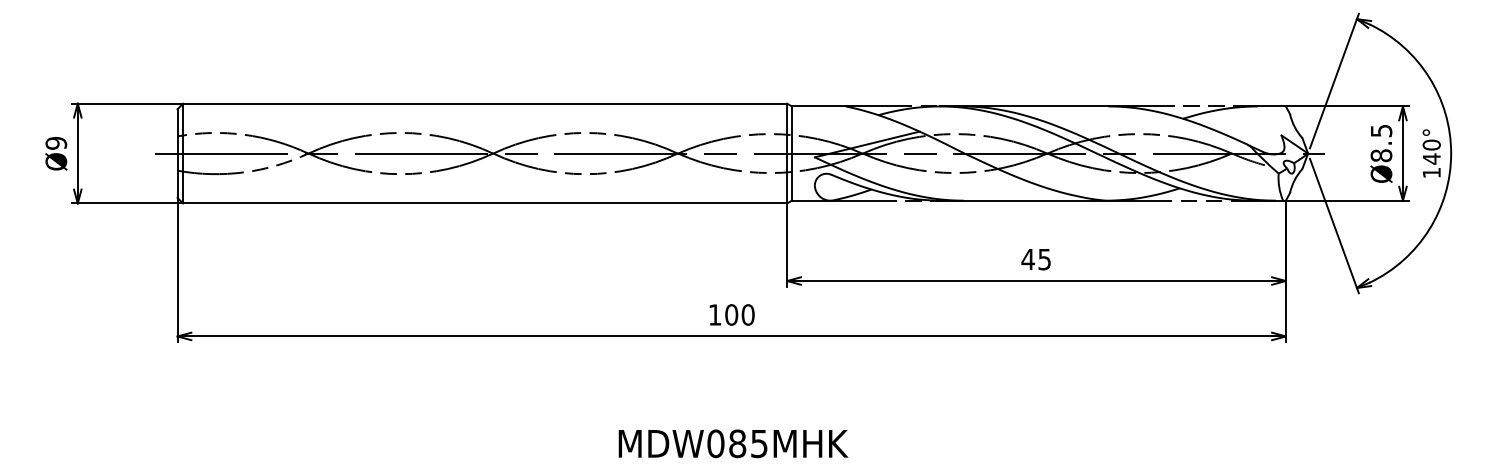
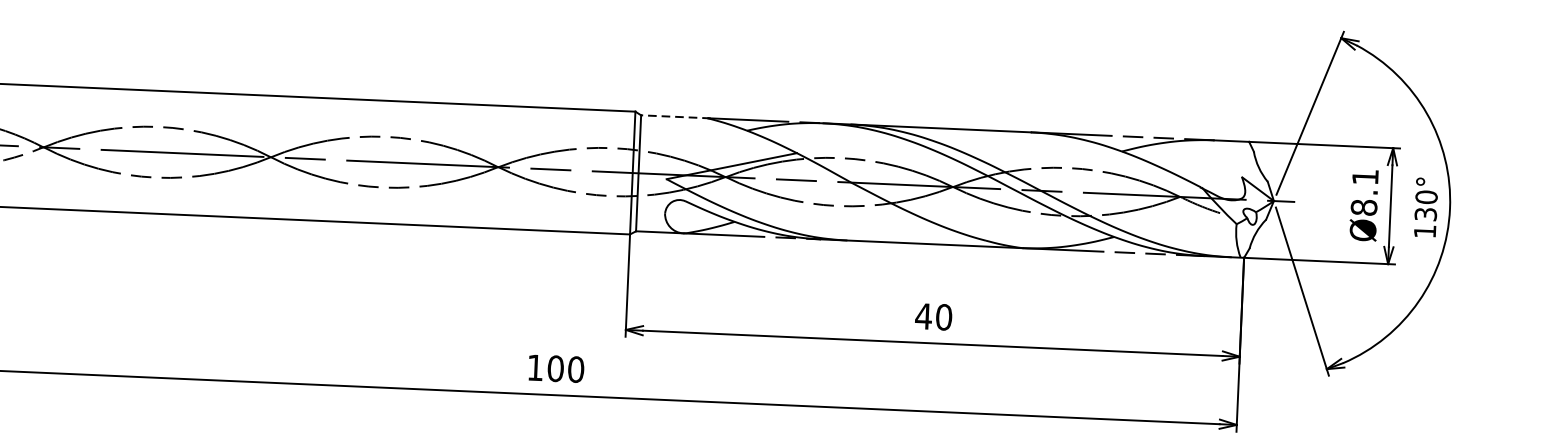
line: (819, 106) -> (675, 116), solid -> dashed
text: (1381, 131) -> (1365, 177), Ø8.5 -> Ø8.1
text: (1431, 158) -> (1425, 213), 140° -> 130°
text: (1044, 259) -> (943, 317), 45 -> 40

